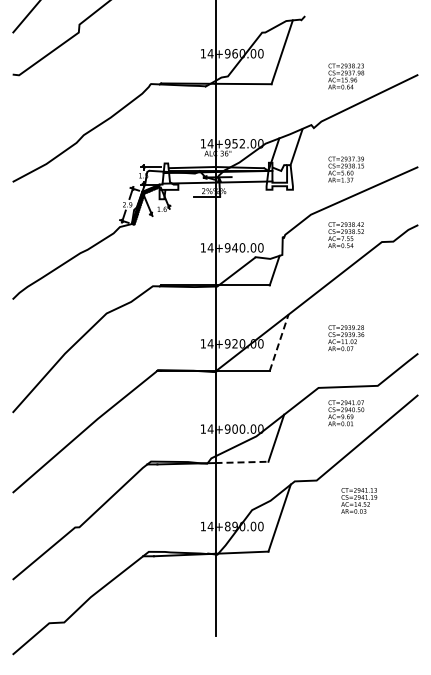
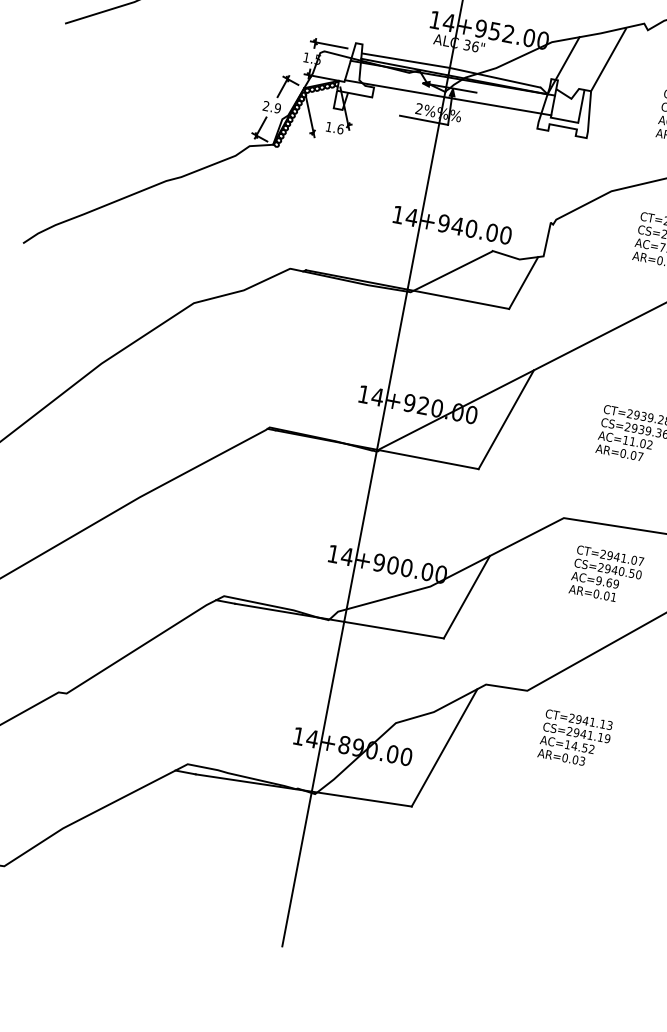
line: (279, 342) -> (507, 419), dashed -> solid
line: (242, 462) -> (394, 630), dashed -> solid
text: (359, 500) -> (575, 738), moved

